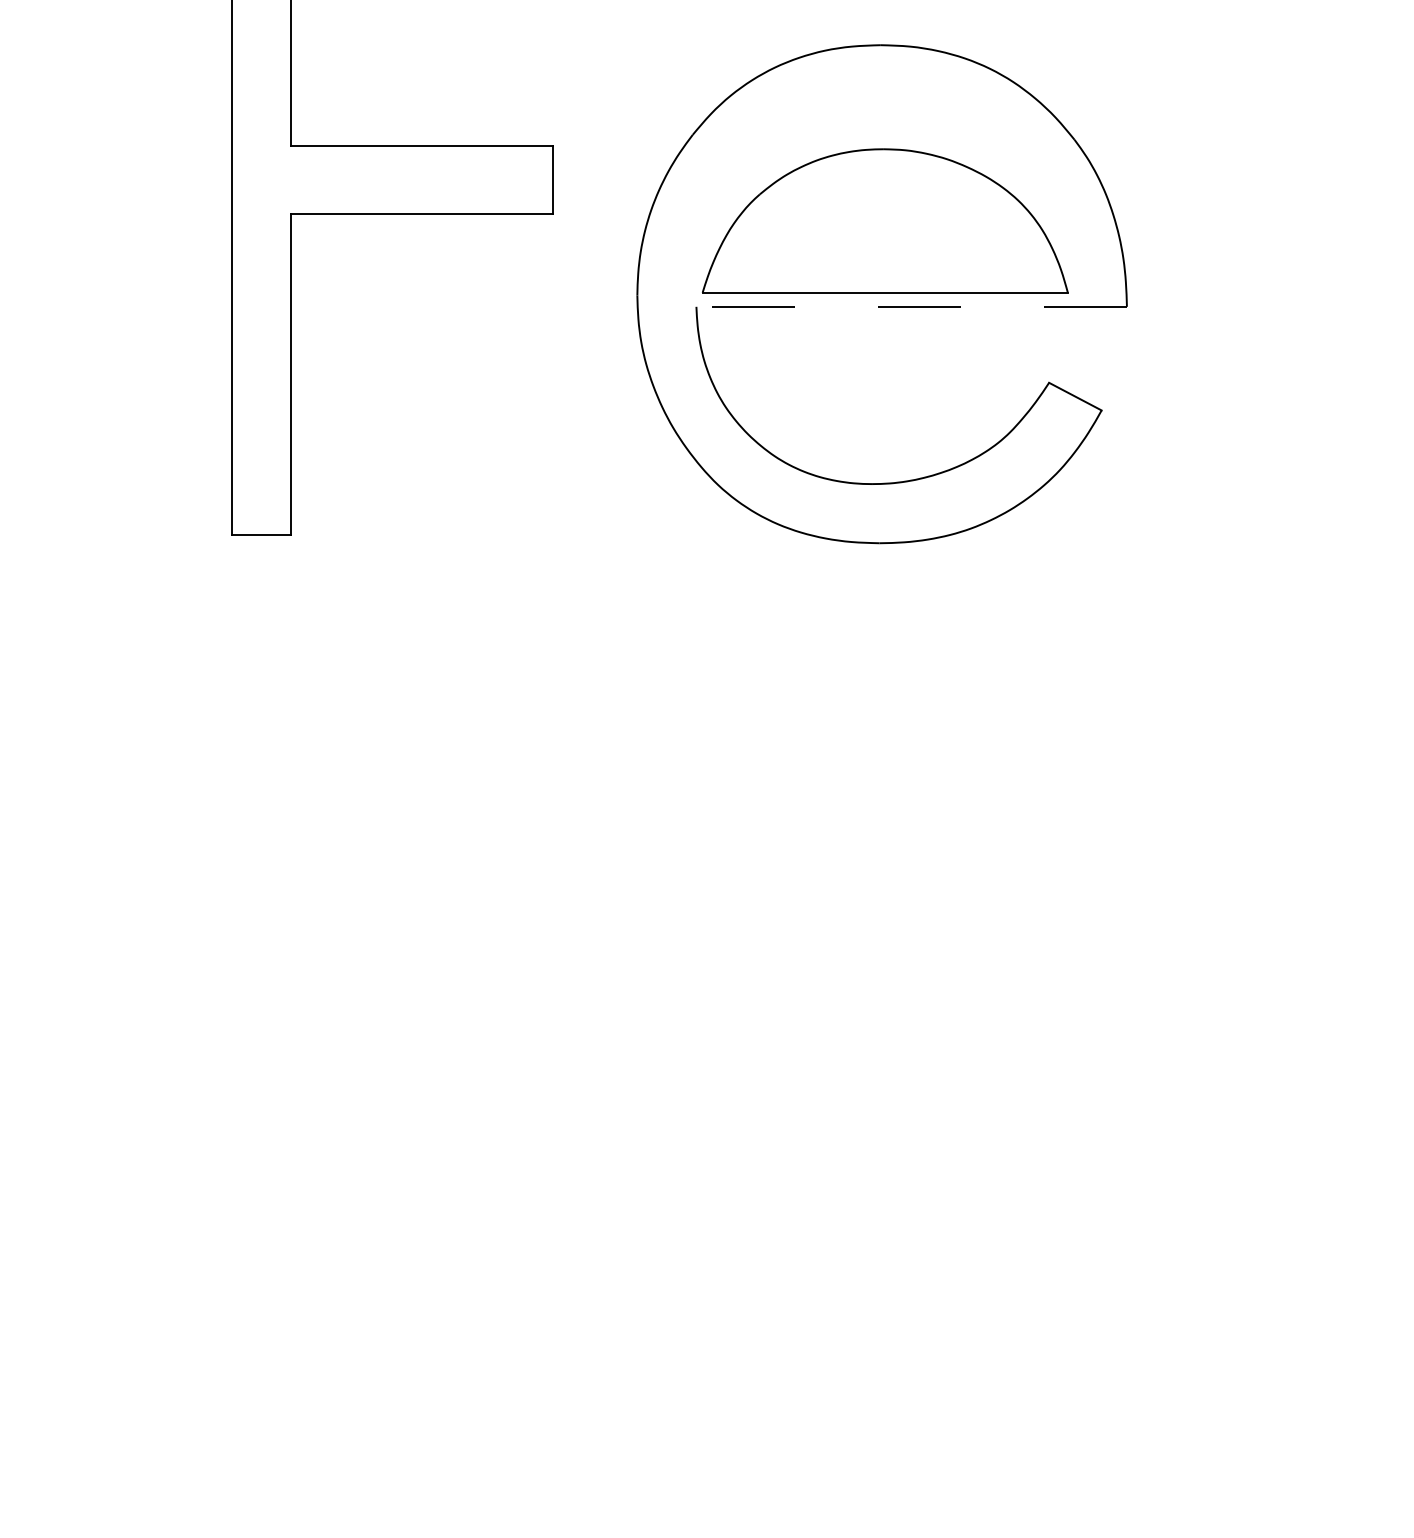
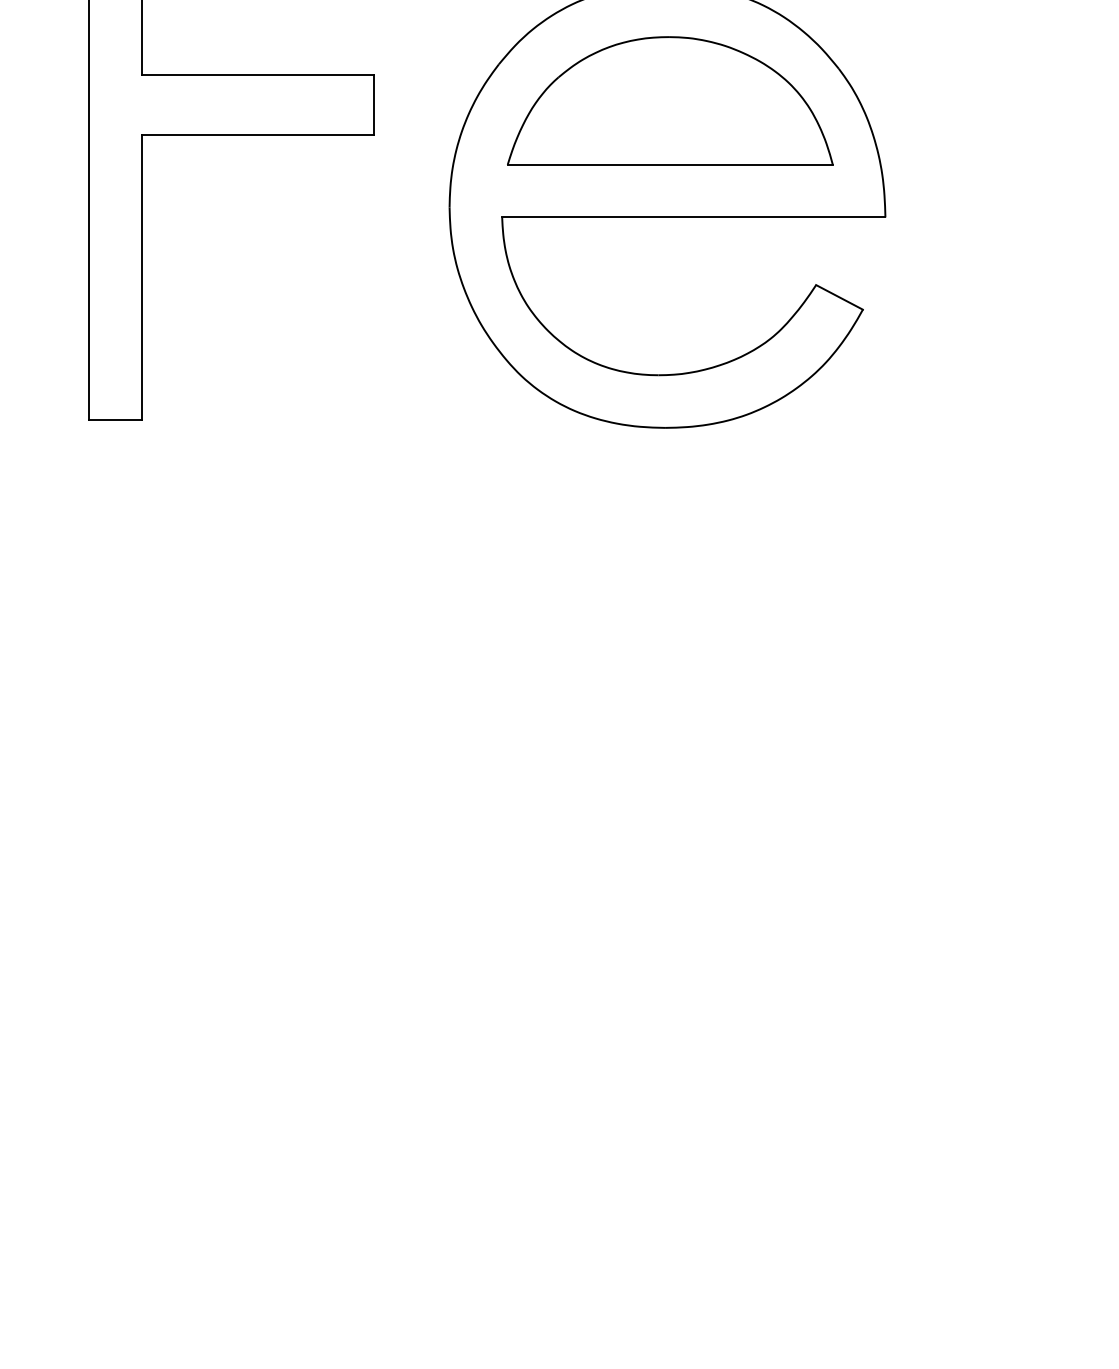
part: (885, 220) -> (670, 100), moved
line: (911, 306) -> (693, 217), dashed -> solid

